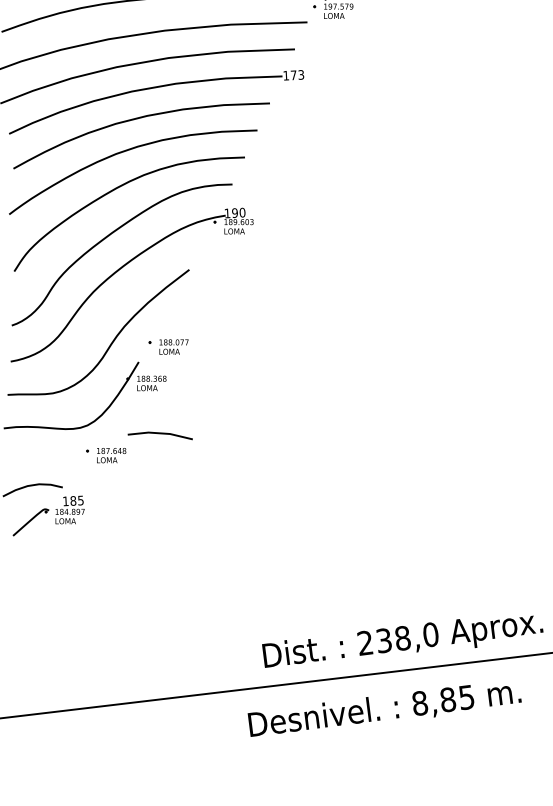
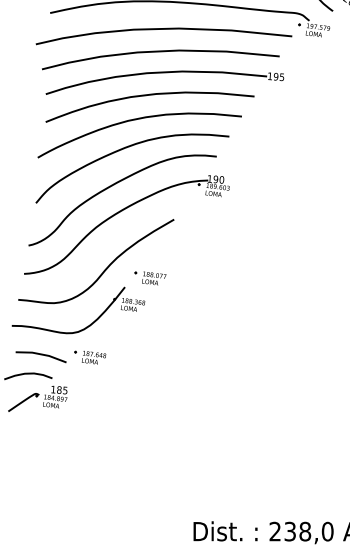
text: (297, 75) -> (279, 77), 173 -> 195
line: (159, 434) -> (40, 355), moved

